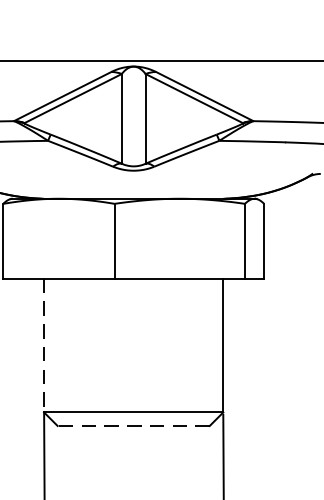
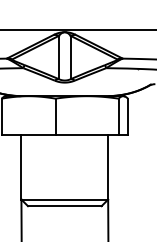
line: (44, 346) -> (21, 167), dashed -> solid
line: (133, 426) -> (64, 206), dashed -> solid

